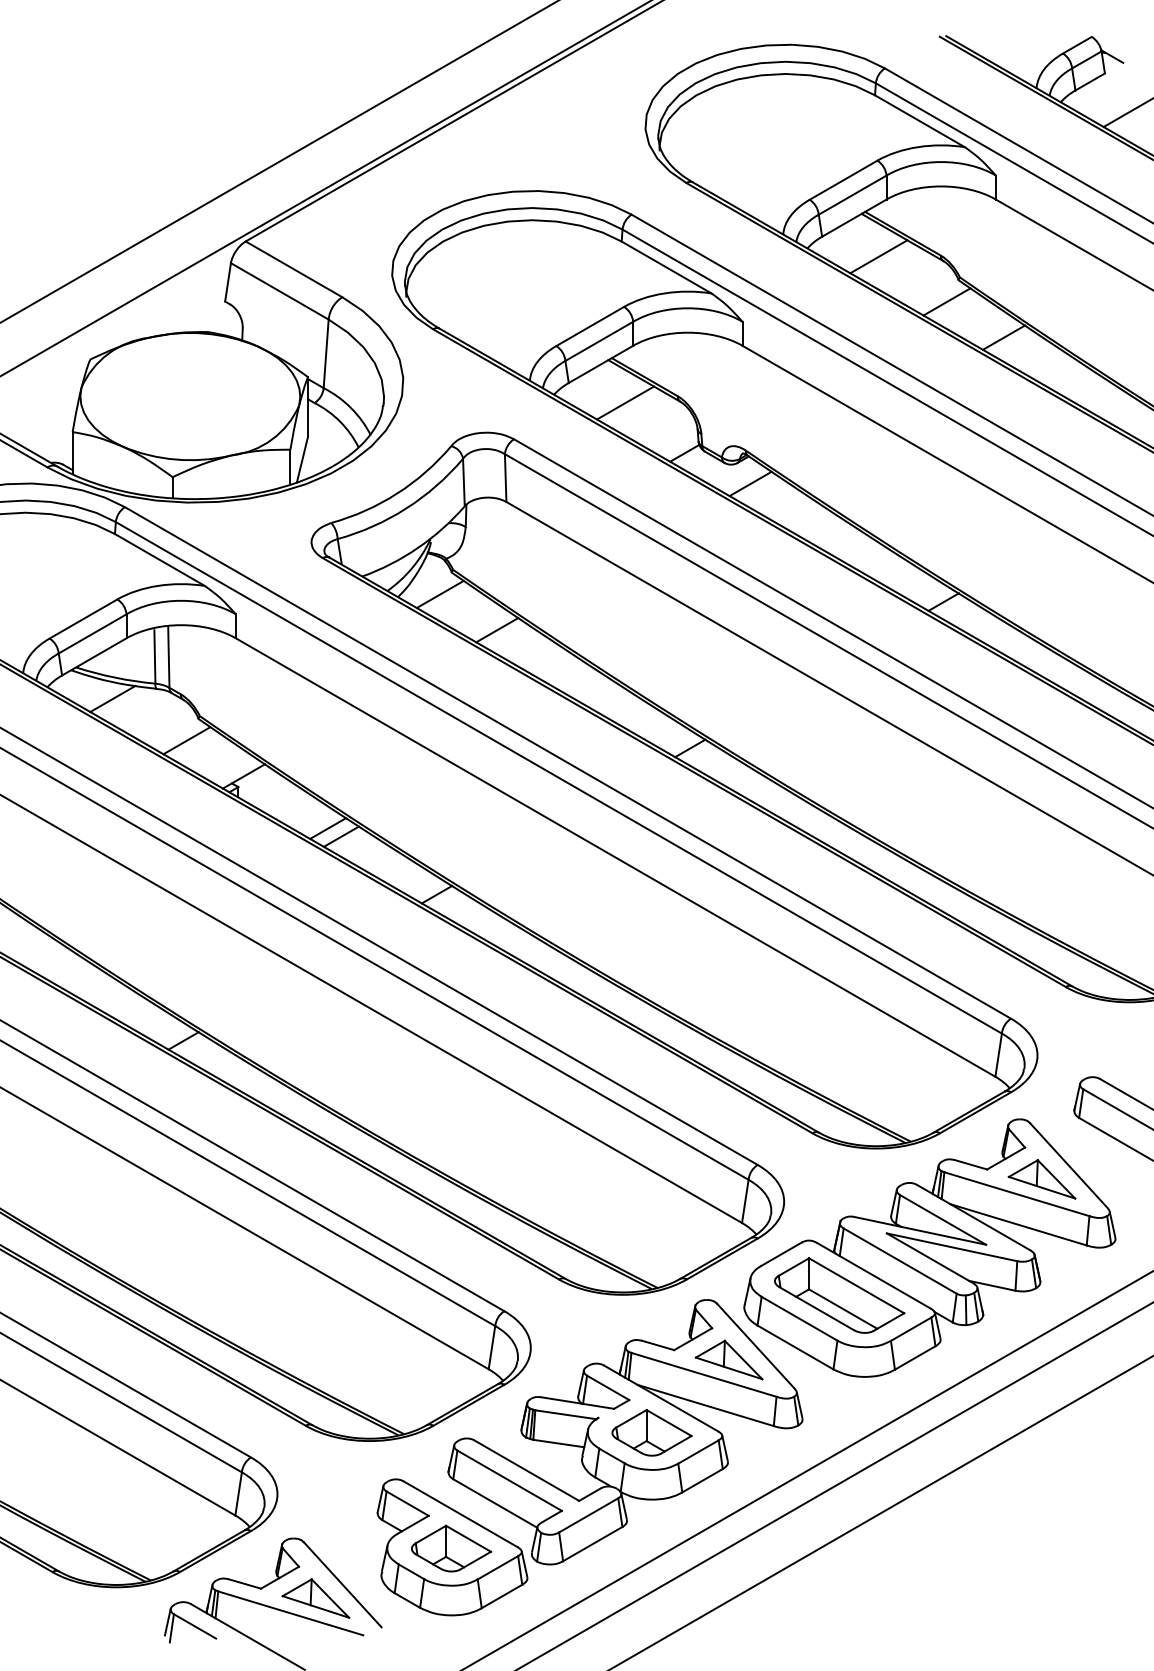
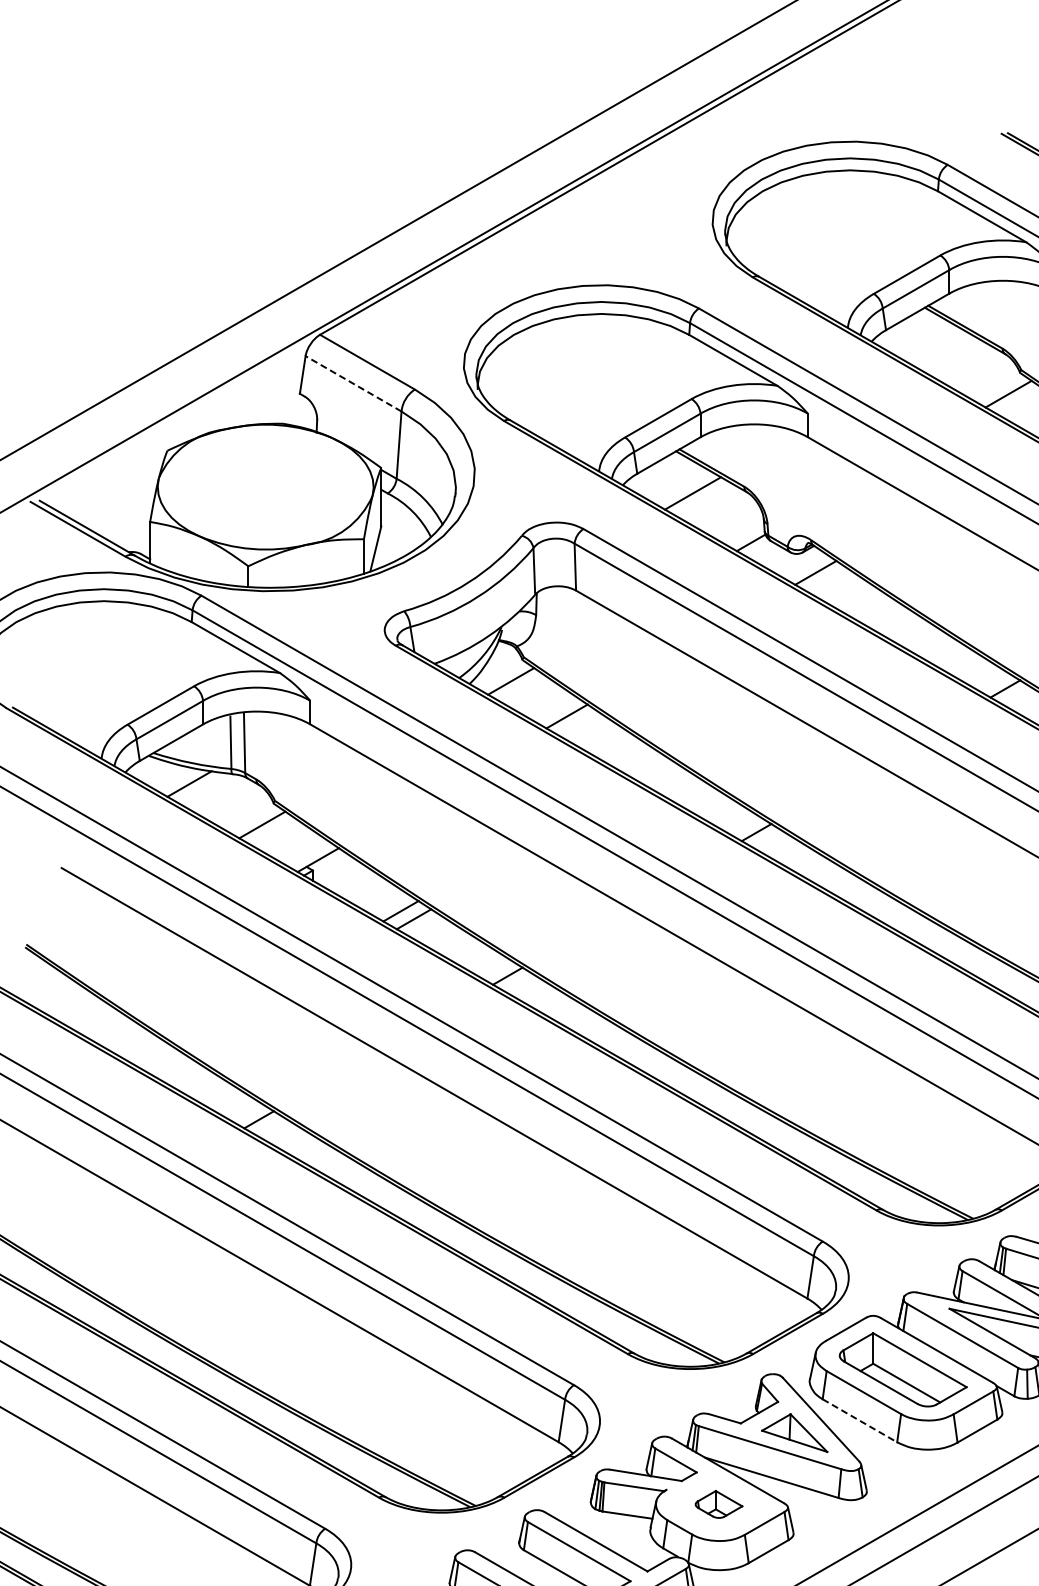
line: (878, 256) -> (941, 349), removed
line: (279, 291) -> (353, 383), solid -> dashed
line: (795, 1347) -> (859, 1420), solid -> dashed
part: (651, 1432) -> (718, 1504), size x0.6

